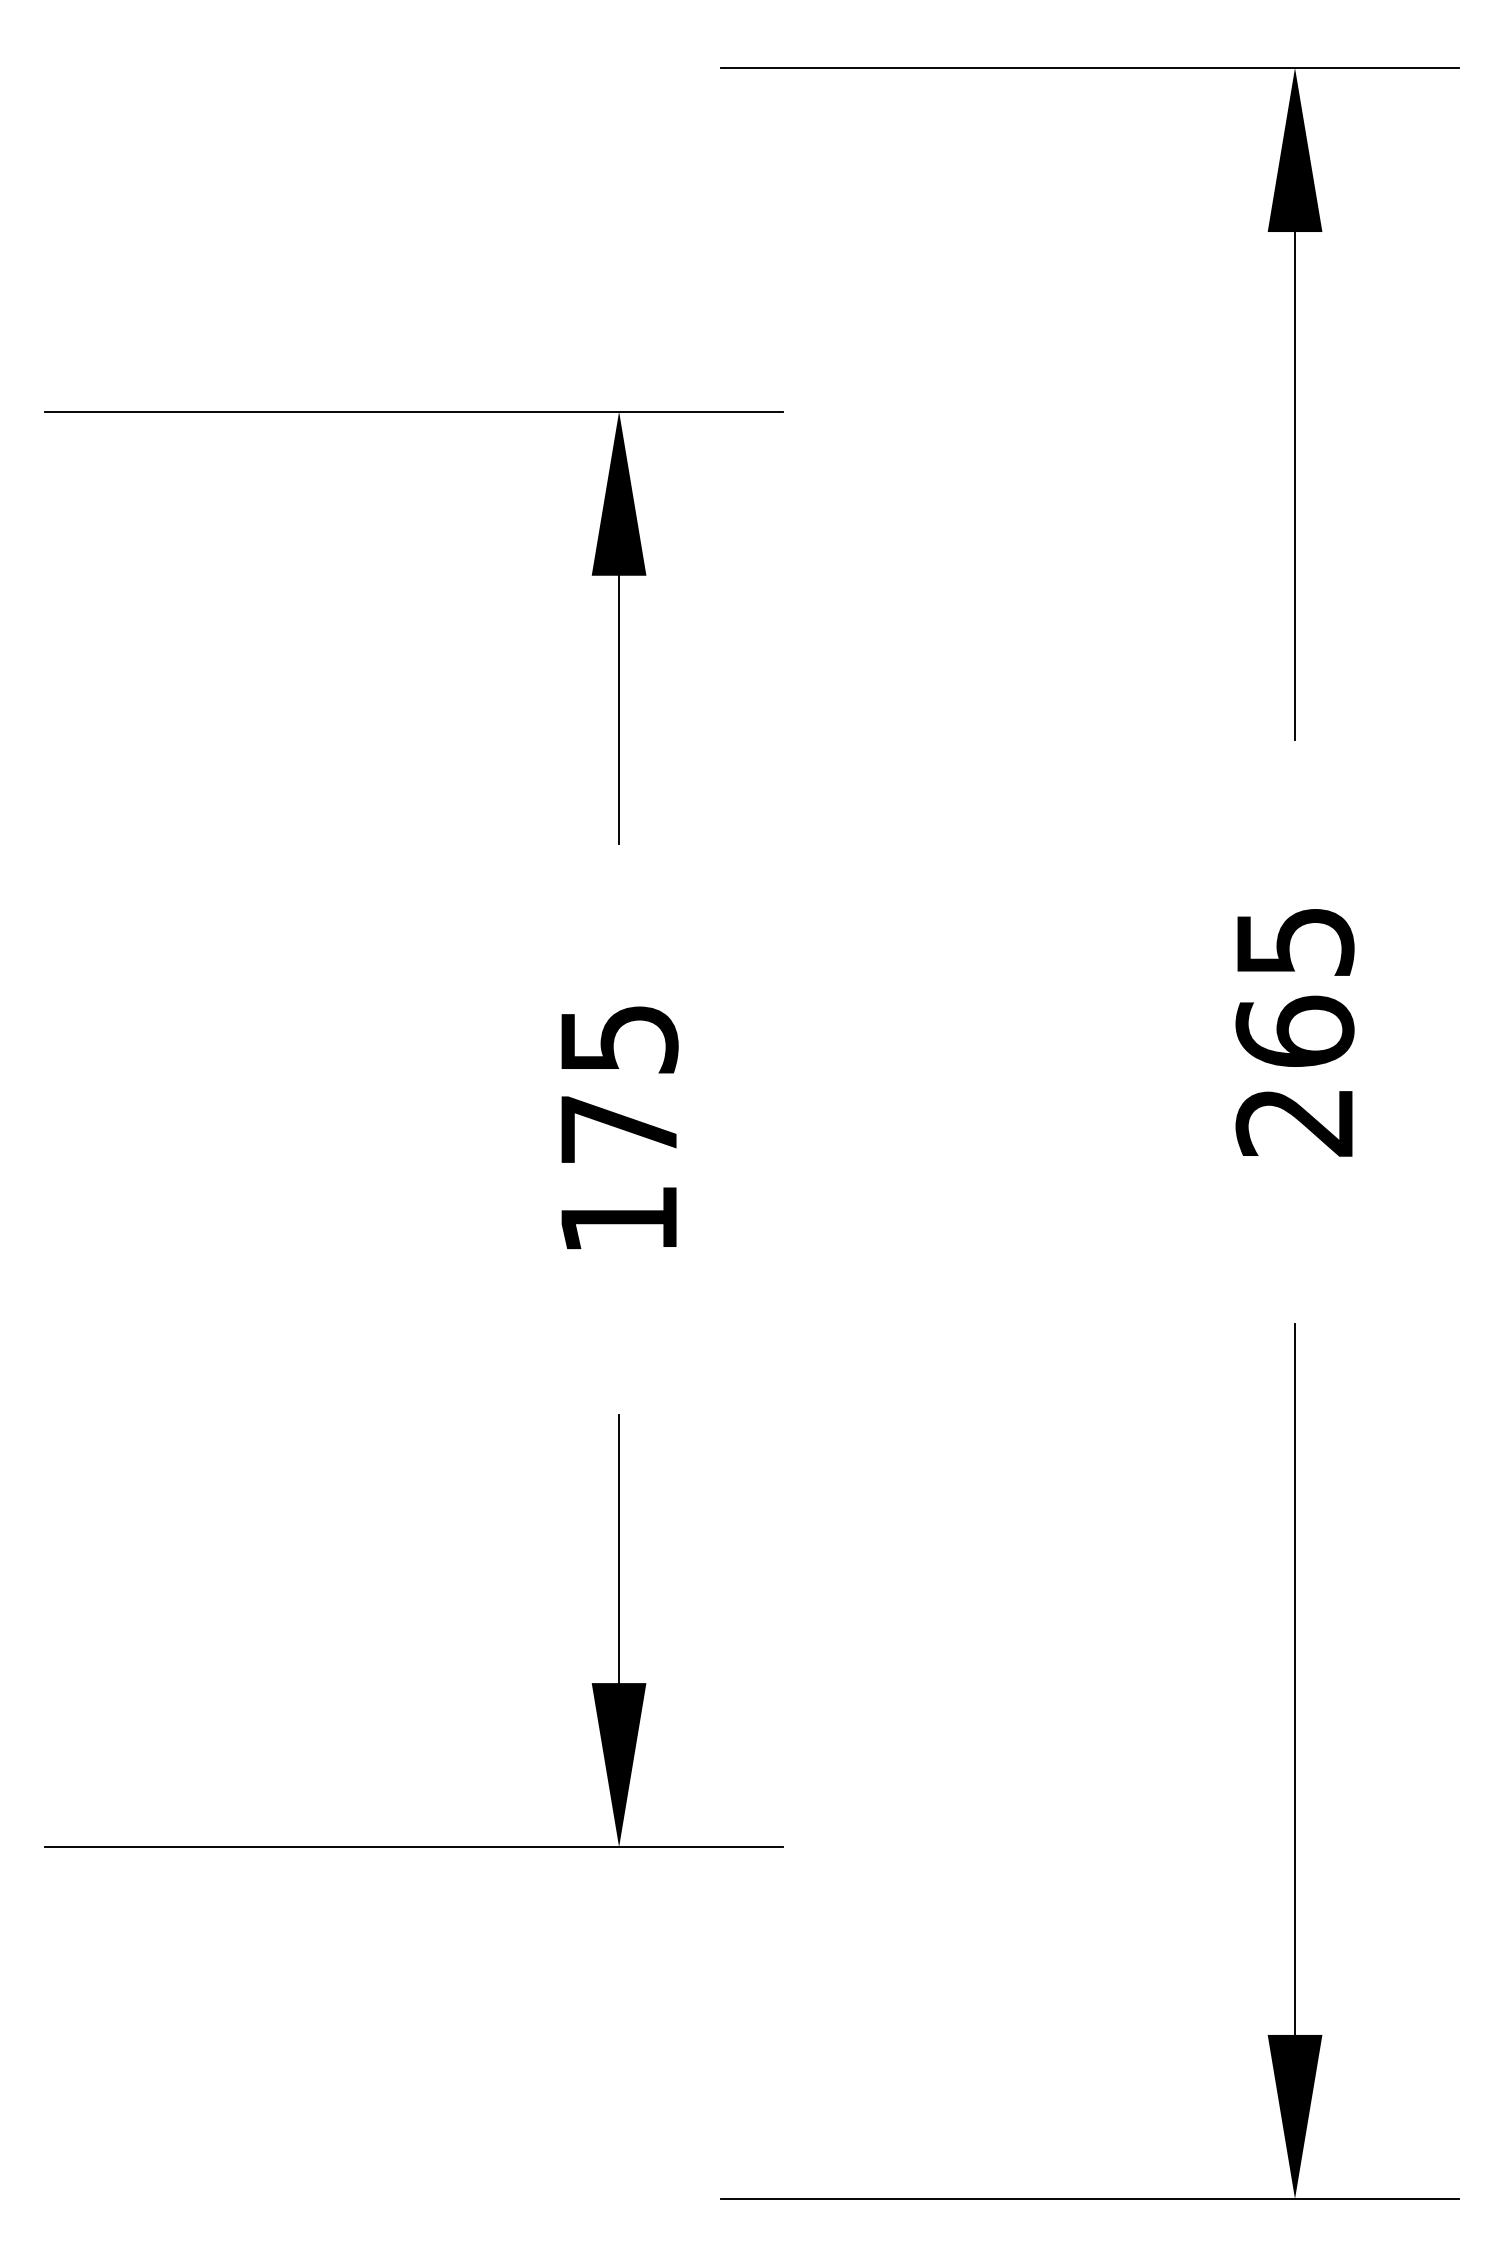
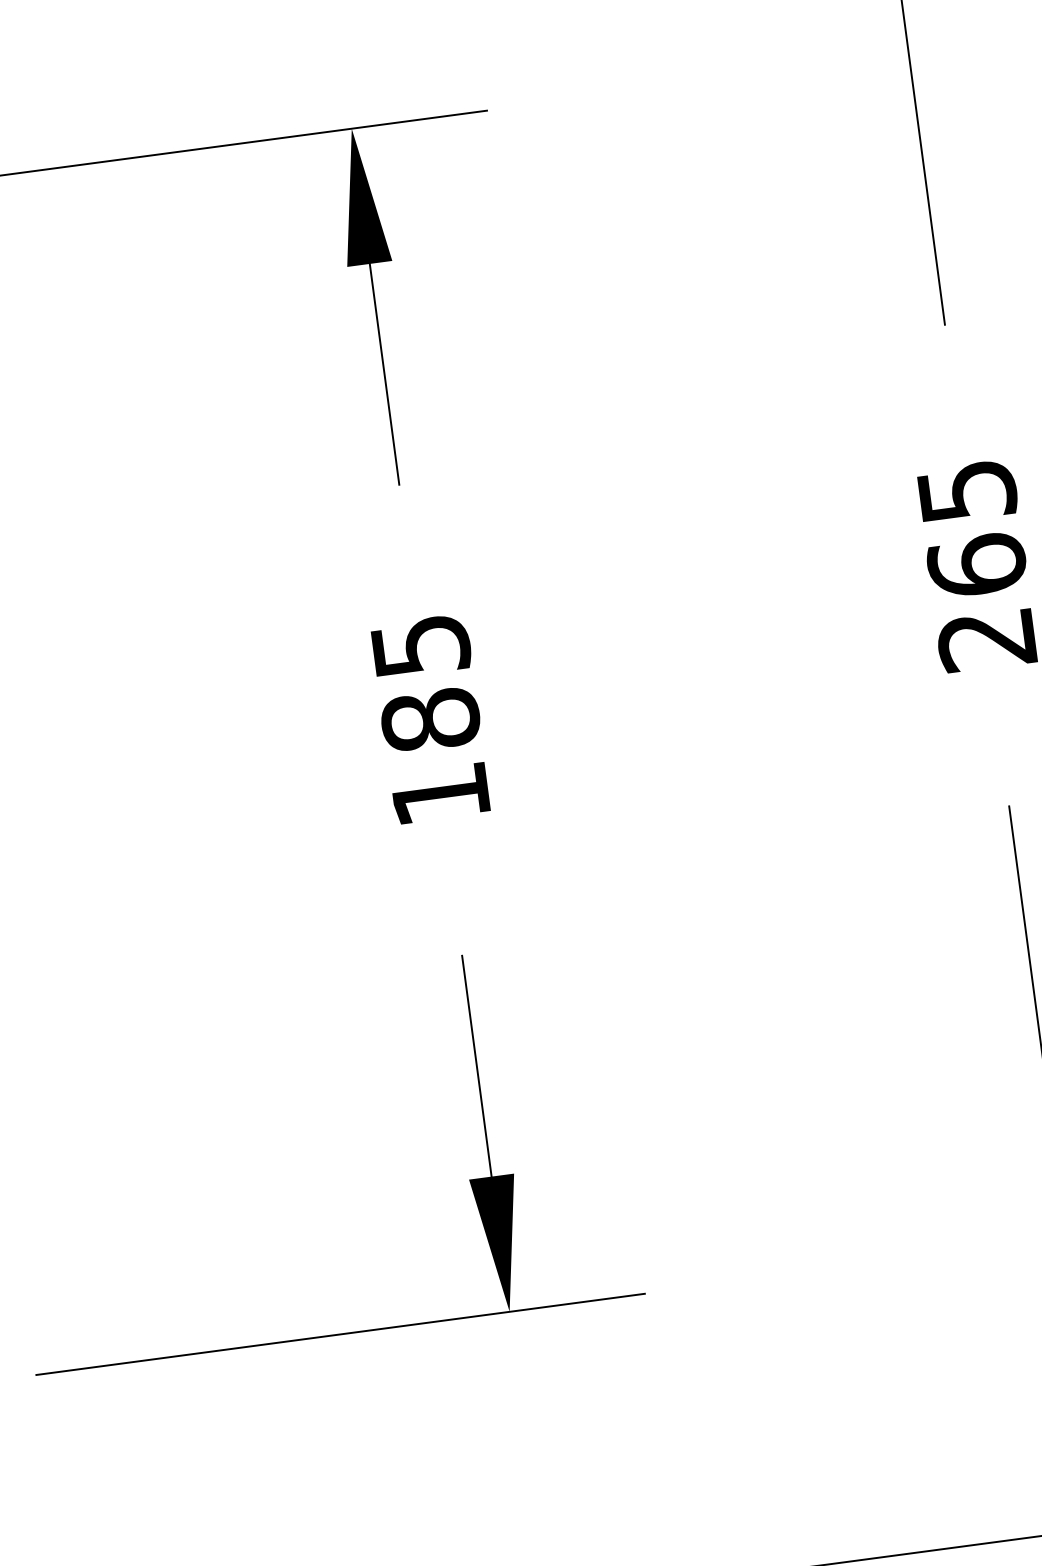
text: (618, 1129) -> (430, 720), 175 -> 185

